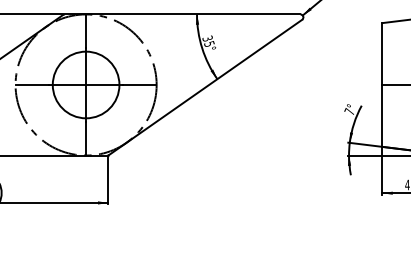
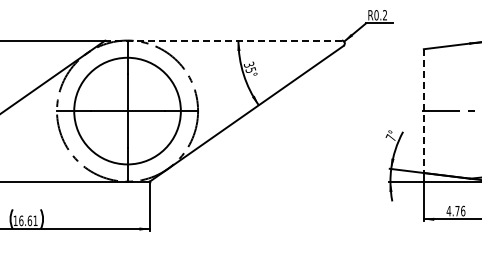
line: (183, 14) -> (224, 40), solid -> dashed
circle: (86, 84) -> (127, 110), size x1.6
line: (382, 85) -> (423, 111), solid -> dashed

